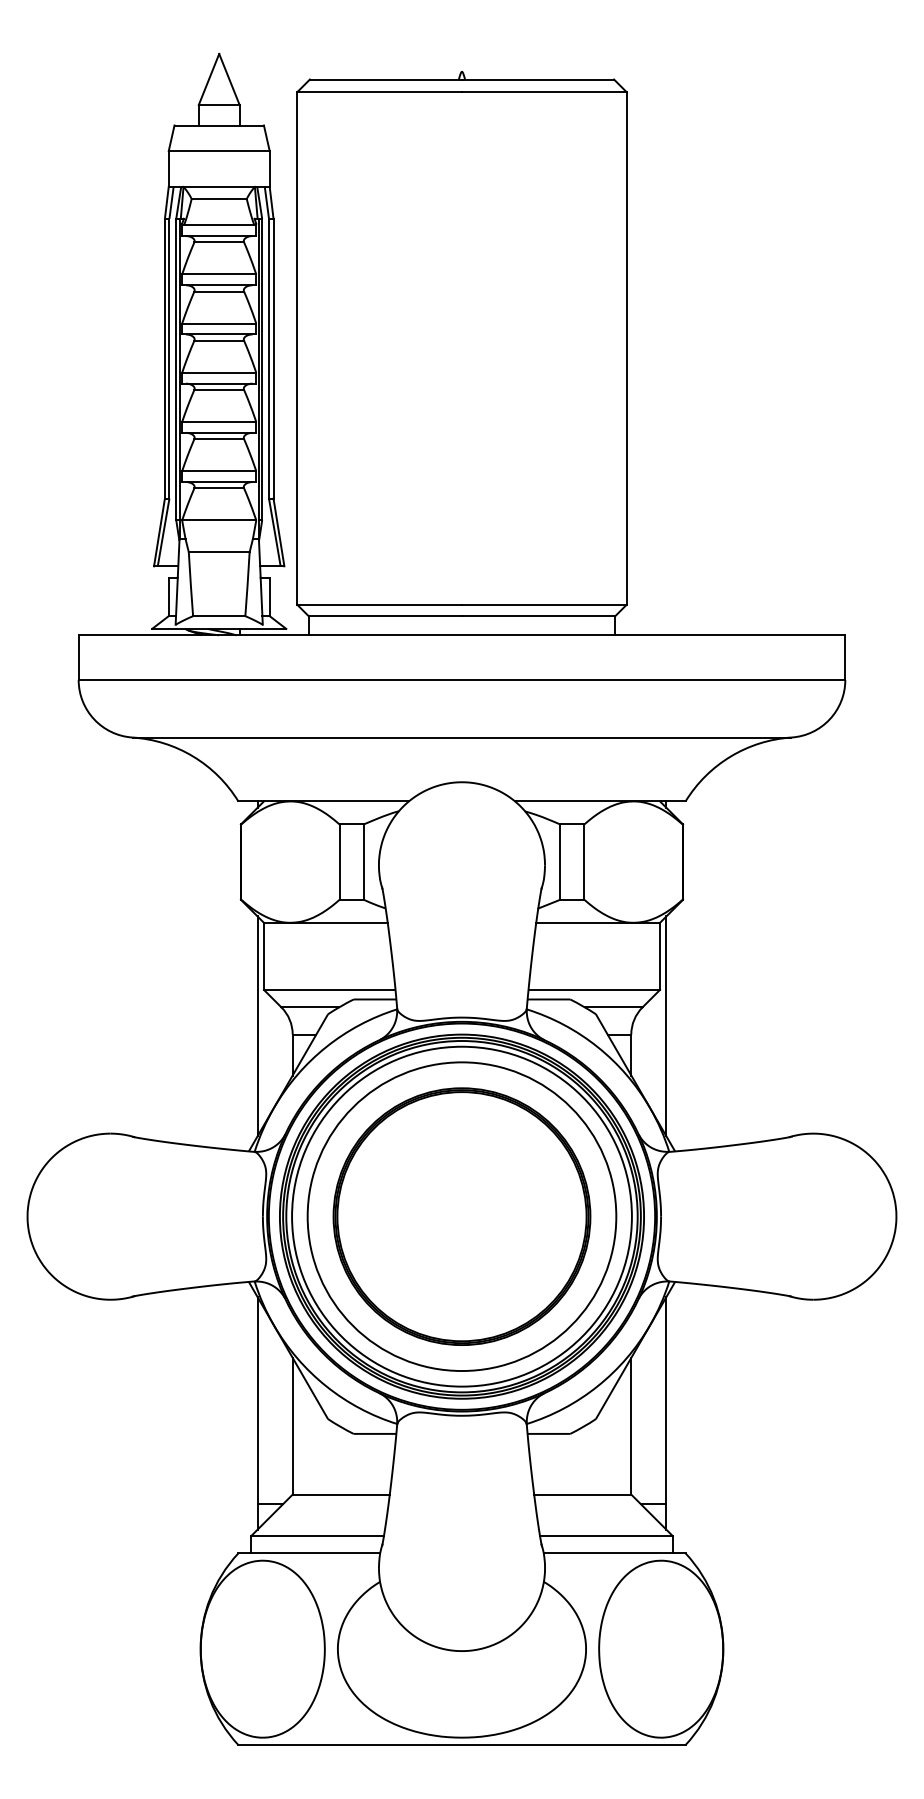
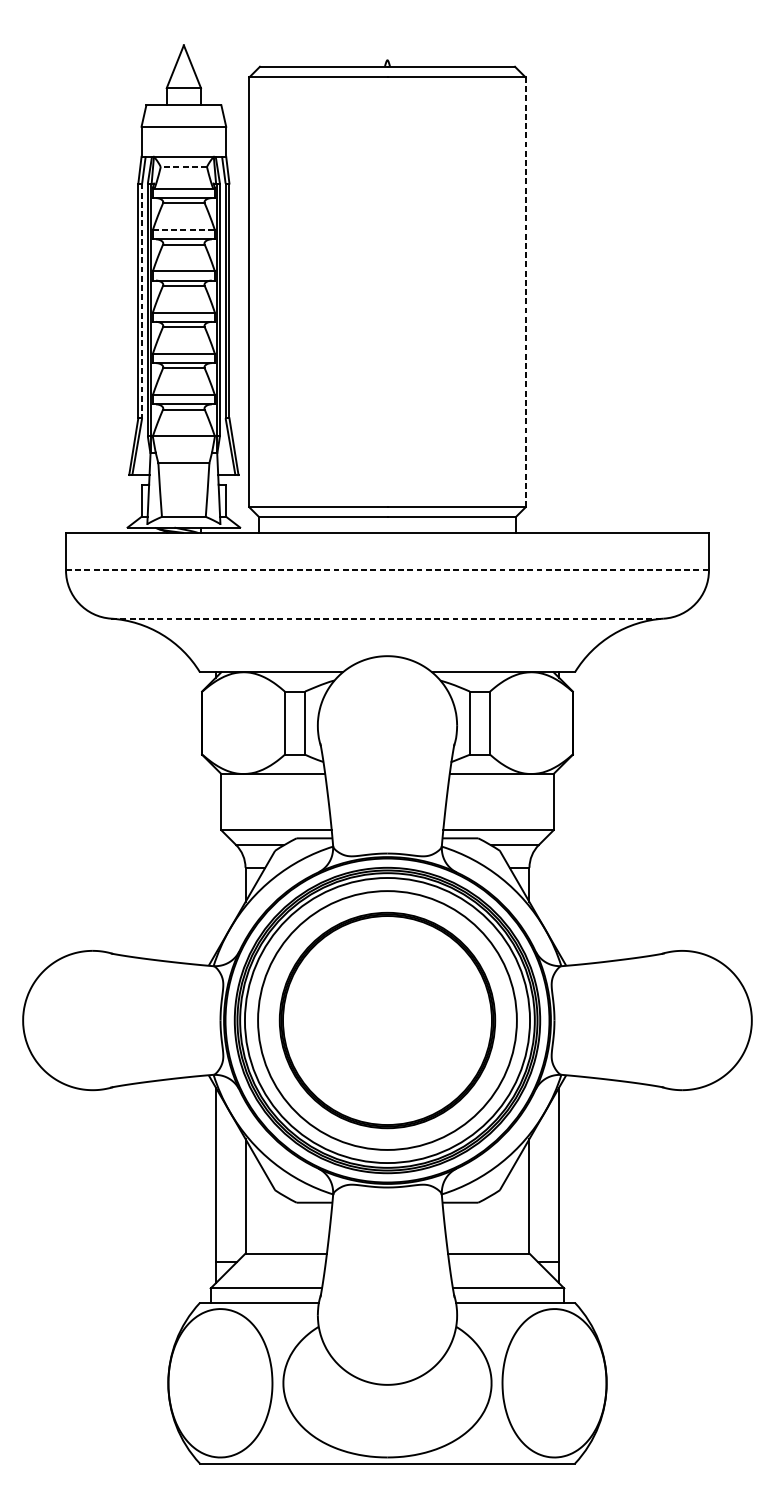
line: (219, 199) -> (184, 167), solid -> dashed
line: (219, 274) -> (184, 230), solid -> dashed
line: (626, 347) -> (525, 291), solid -> dashed
line: (169, 358) -> (142, 300), solid -> dashed
line: (462, 680) -> (387, 570), solid -> dashed
line: (462, 737) -> (387, 618), solid -> dashed
line: (257, 1026) -> (215, 861), removed
line: (666, 1026) -> (559, 861), removed

